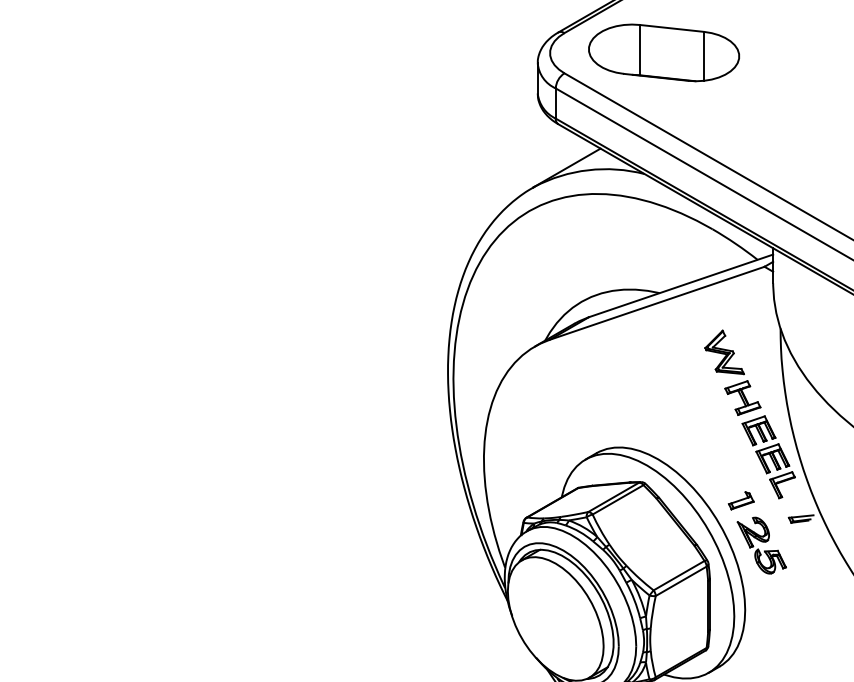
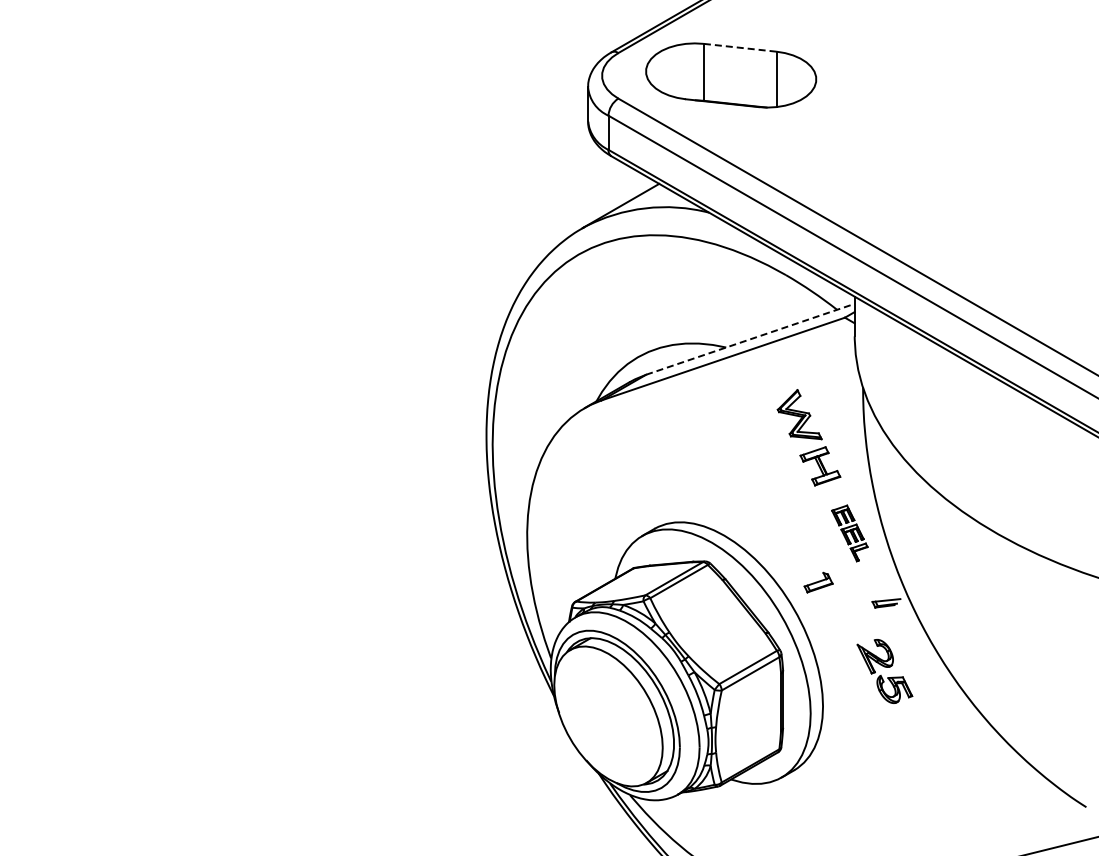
line: (672, 28) -> (740, 47), solid -> dashed
line: (681, 286) -> (750, 339), solid -> dashed
part: (768, 457) -> (849, 533), size x0.6
part: (761, 545) -> (884, 671), moved

